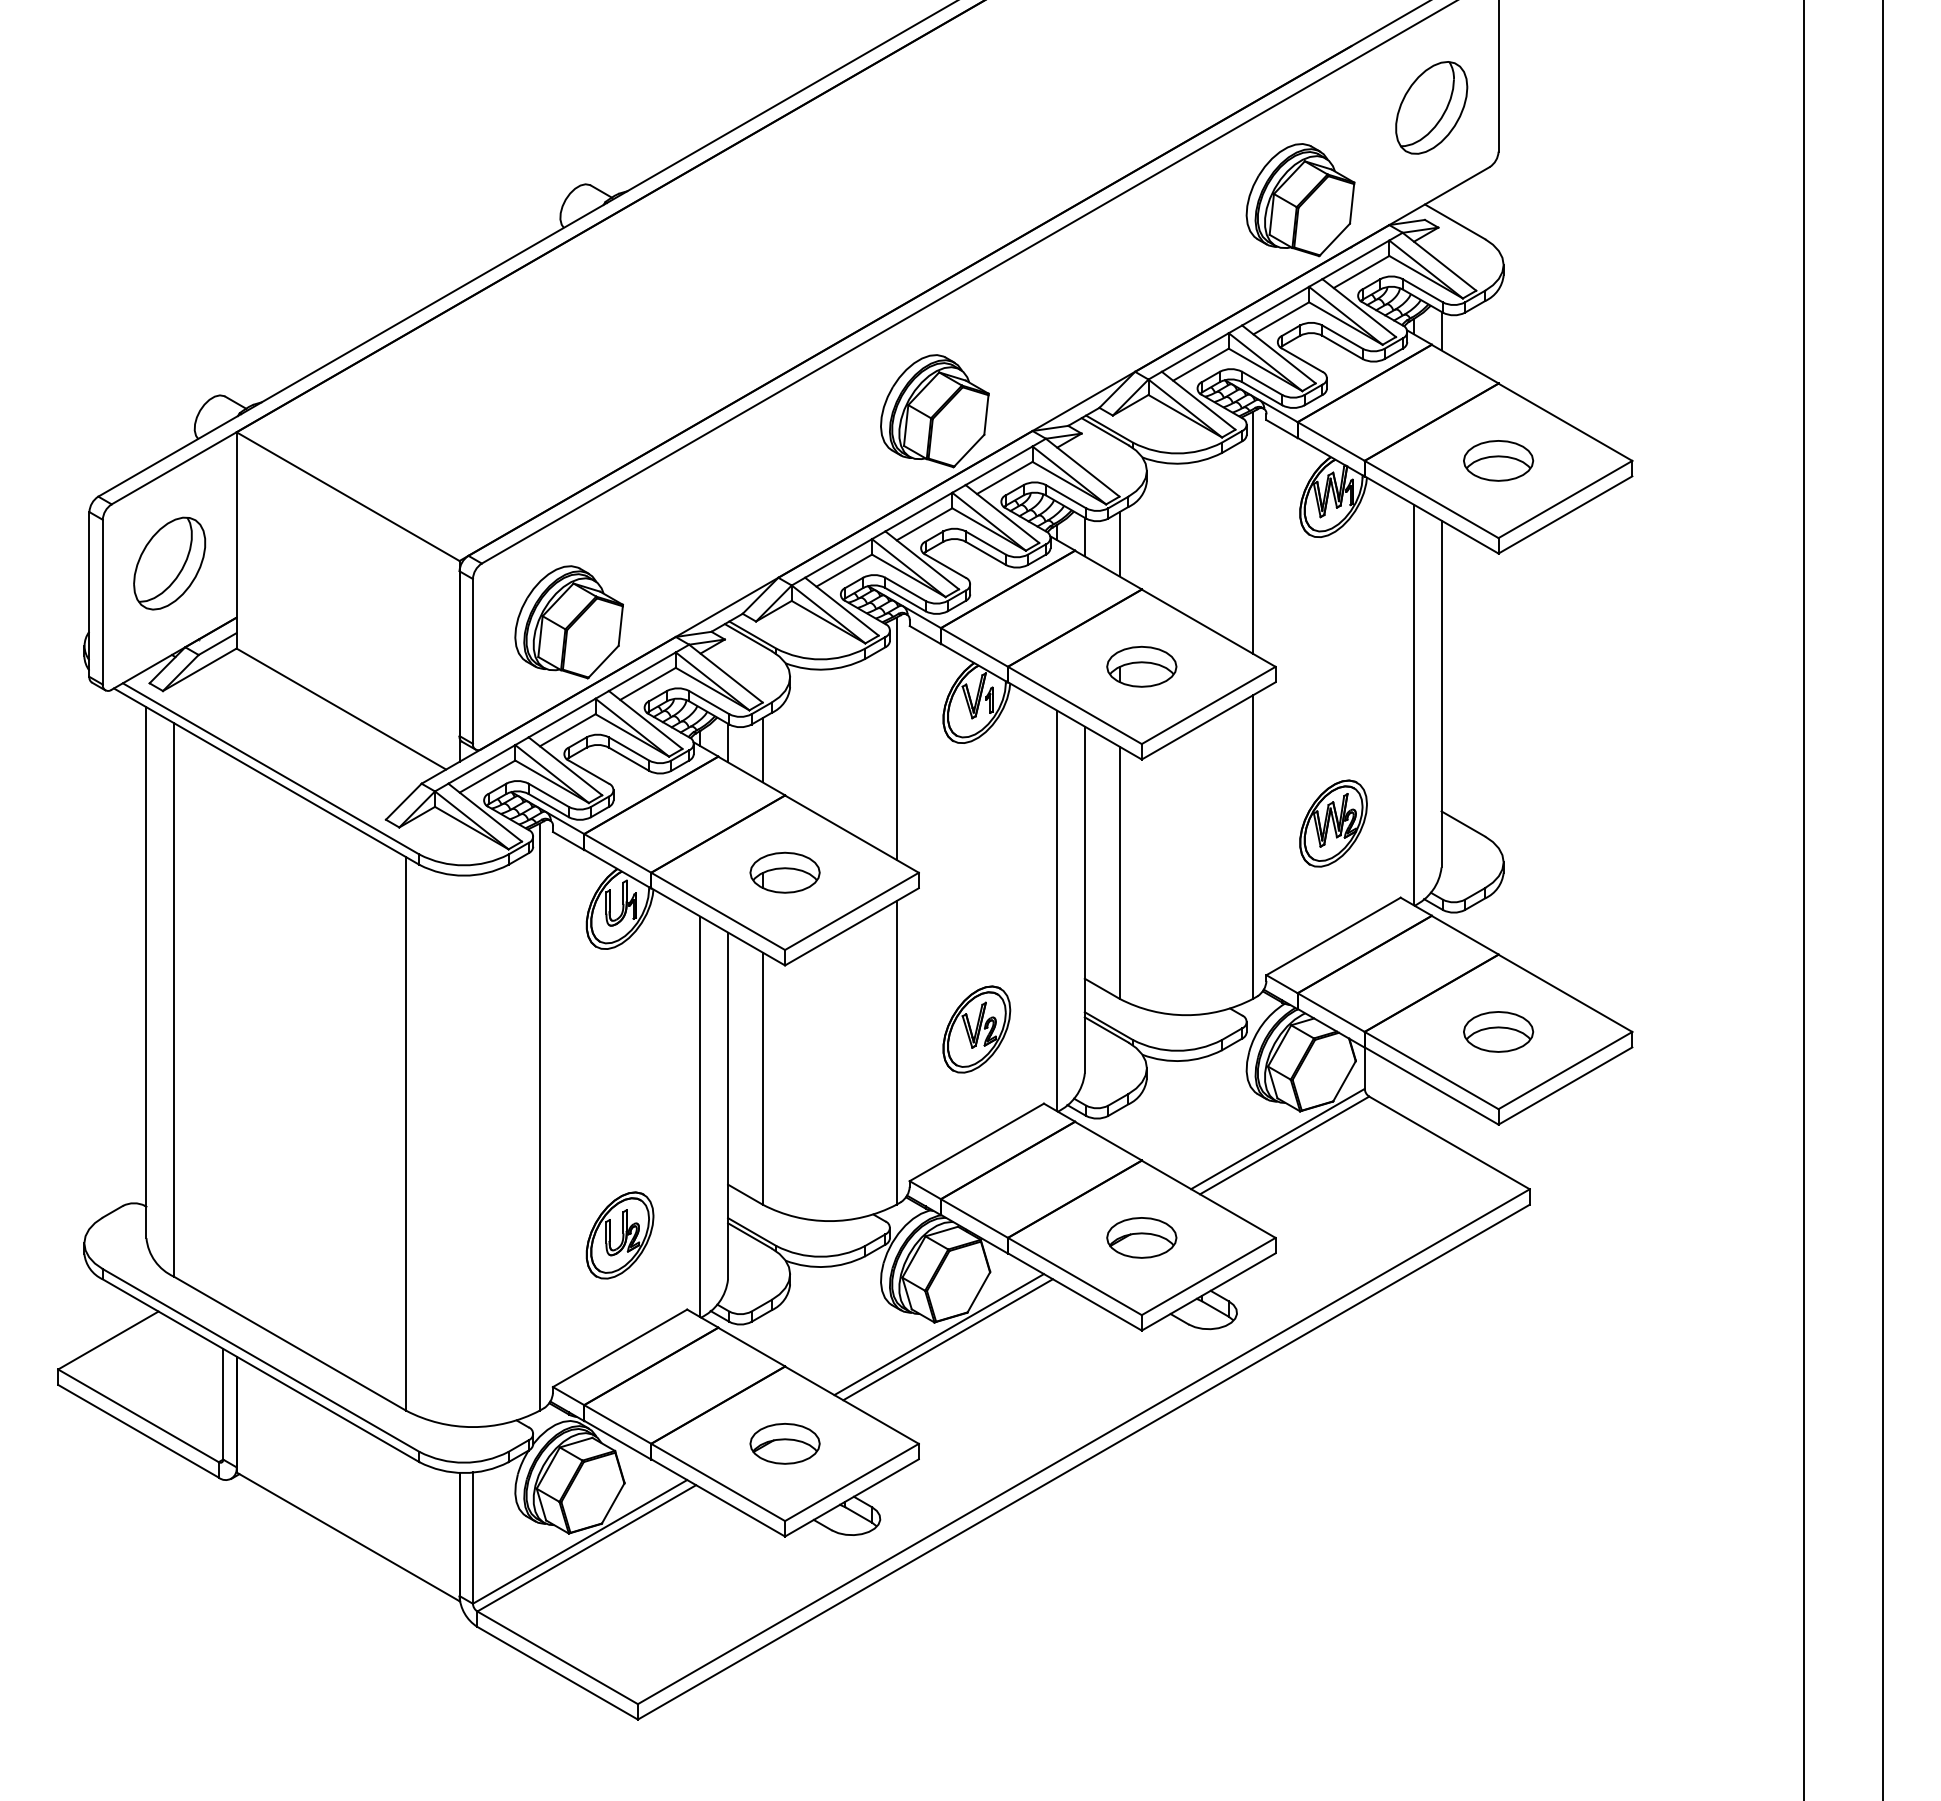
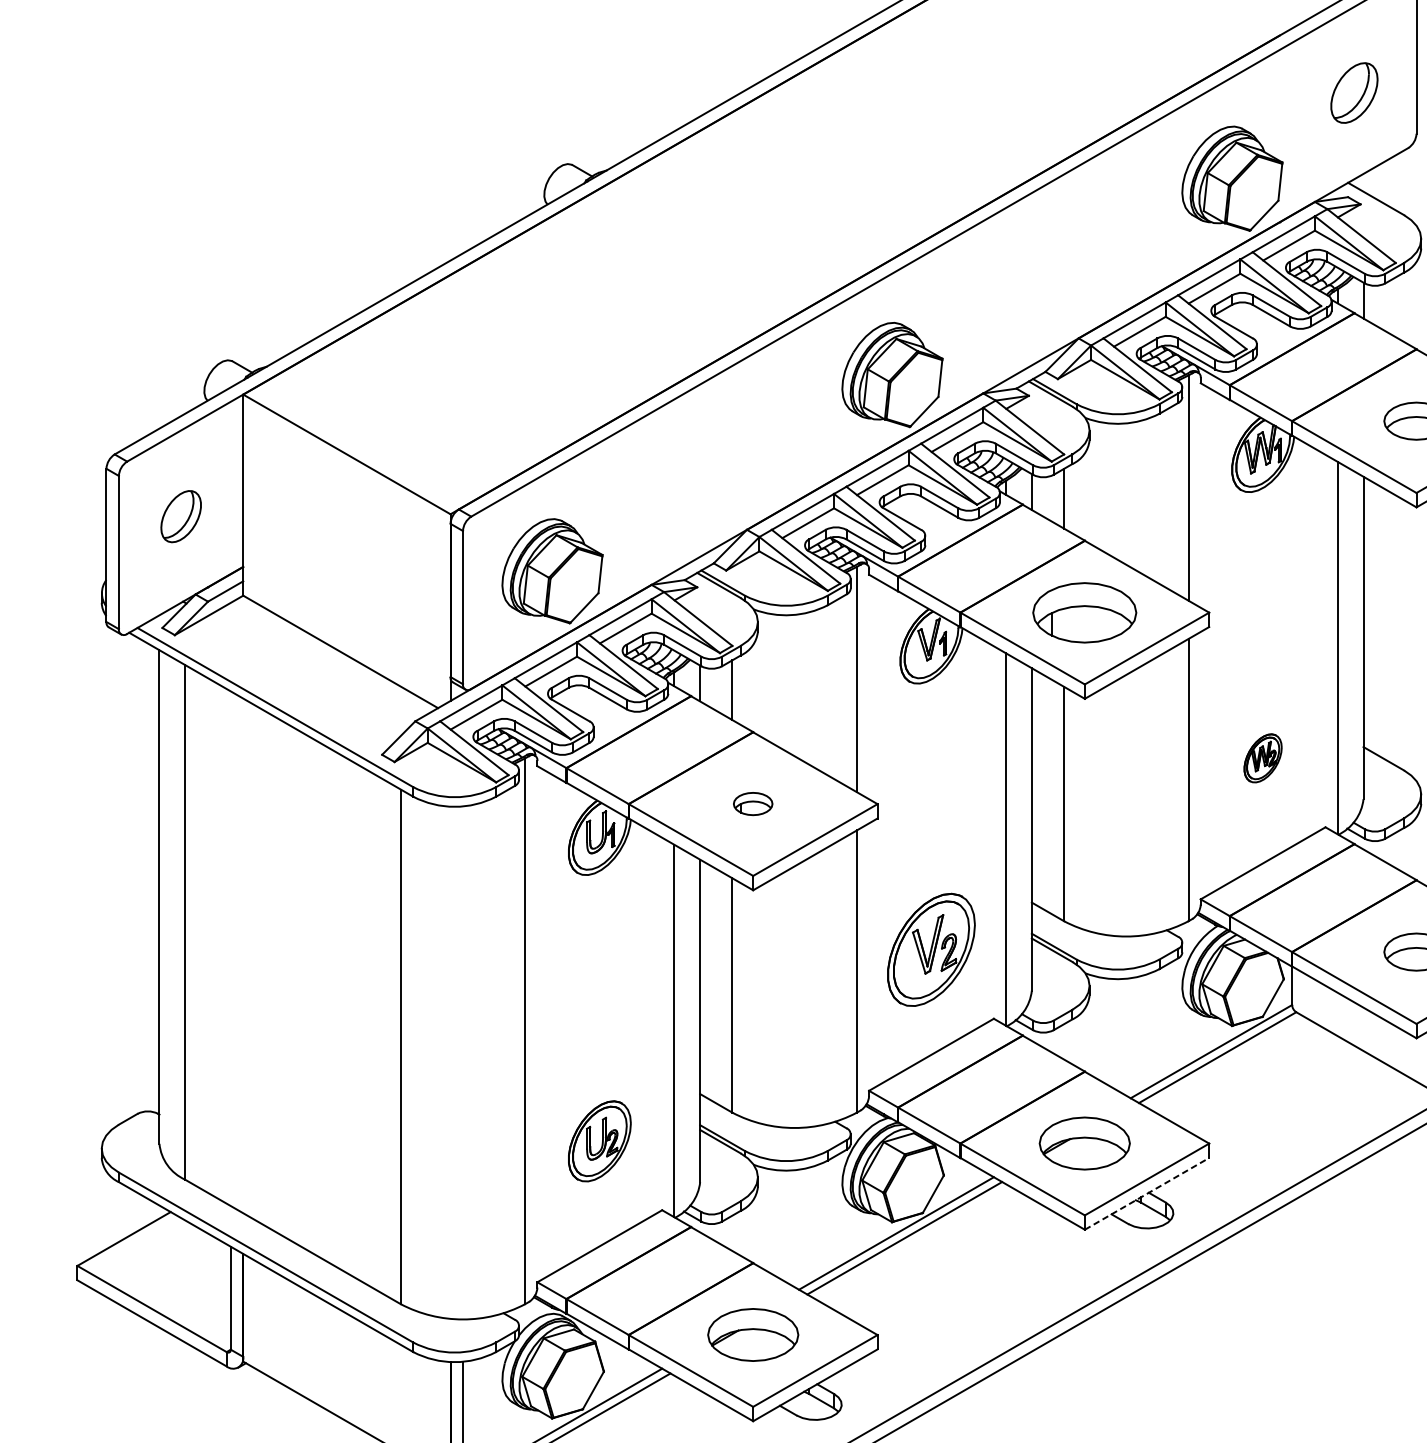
part: (1431, 107) -> (1354, 92), size x0.7
part: (169, 563) -> (180, 516), size x0.6
part: (1141, 666) -> (1084, 612), size x1.6
part: (1333, 823) -> (1263, 758), size x0.6
part: (784, 872) -> (752, 803), size x0.6
part: (976, 1029) -> (931, 949), size x1.4
part: (1141, 1237) -> (1084, 1143), size x1.4
line: (1209, 1291) -> (1147, 1193), solid -> dashed
part: (784, 1443) -> (752, 1334), size x1.4

